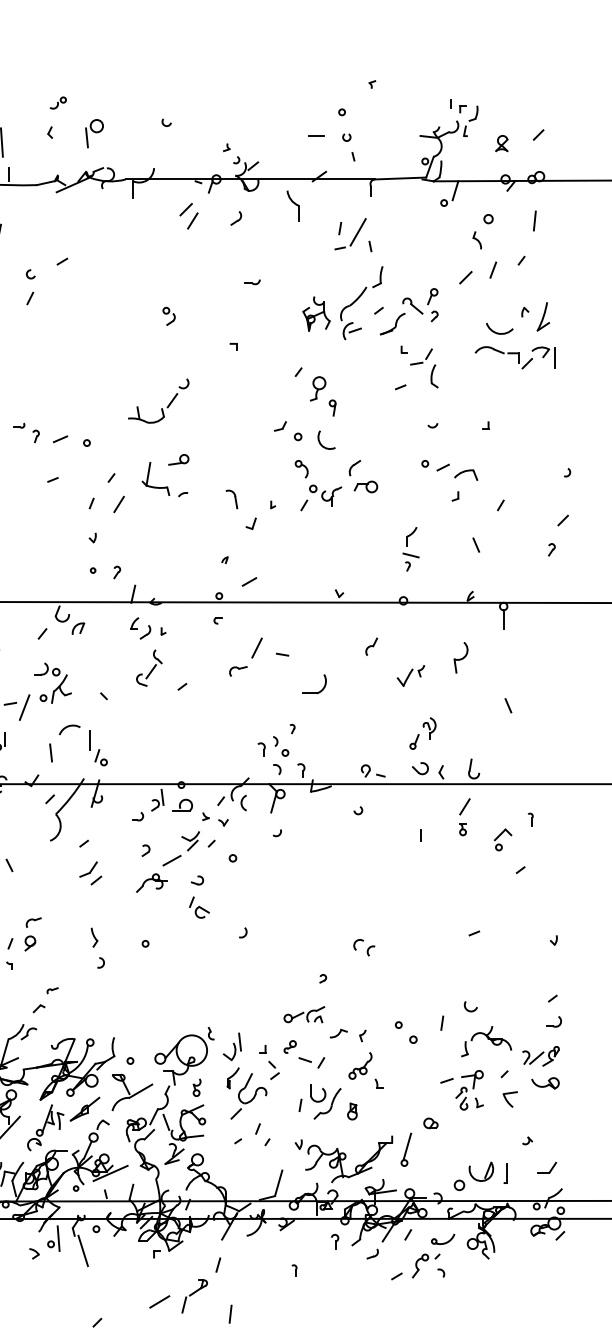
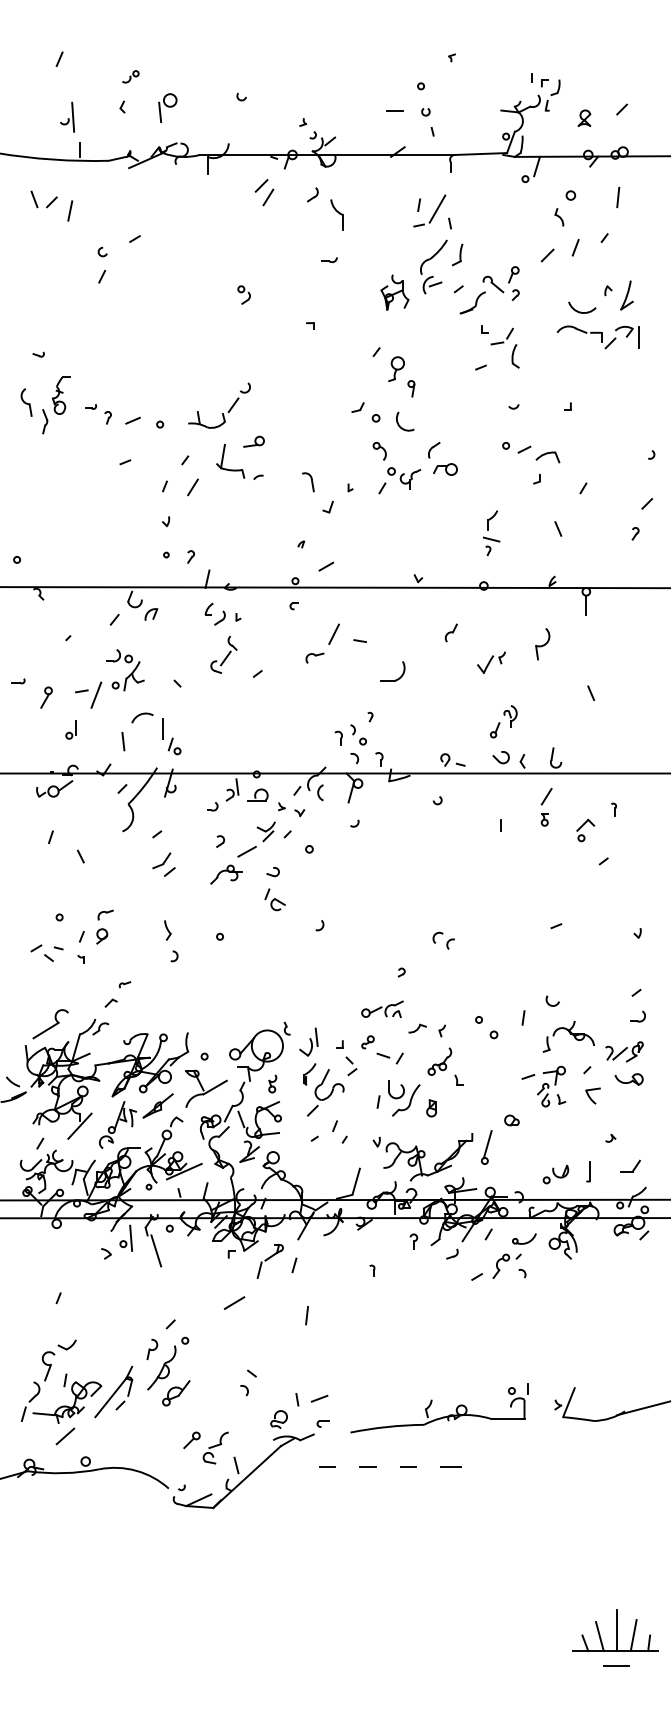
part: (292, 205) -> (336, 214), moved
part: (349, 307) -> (429, 260), moved
part: (161, 408) -> (222, 413), moved
part: (473, 1176) -> (555, 1174), size x0.62
part: (193, 1296) -> (269, 1261), moved

